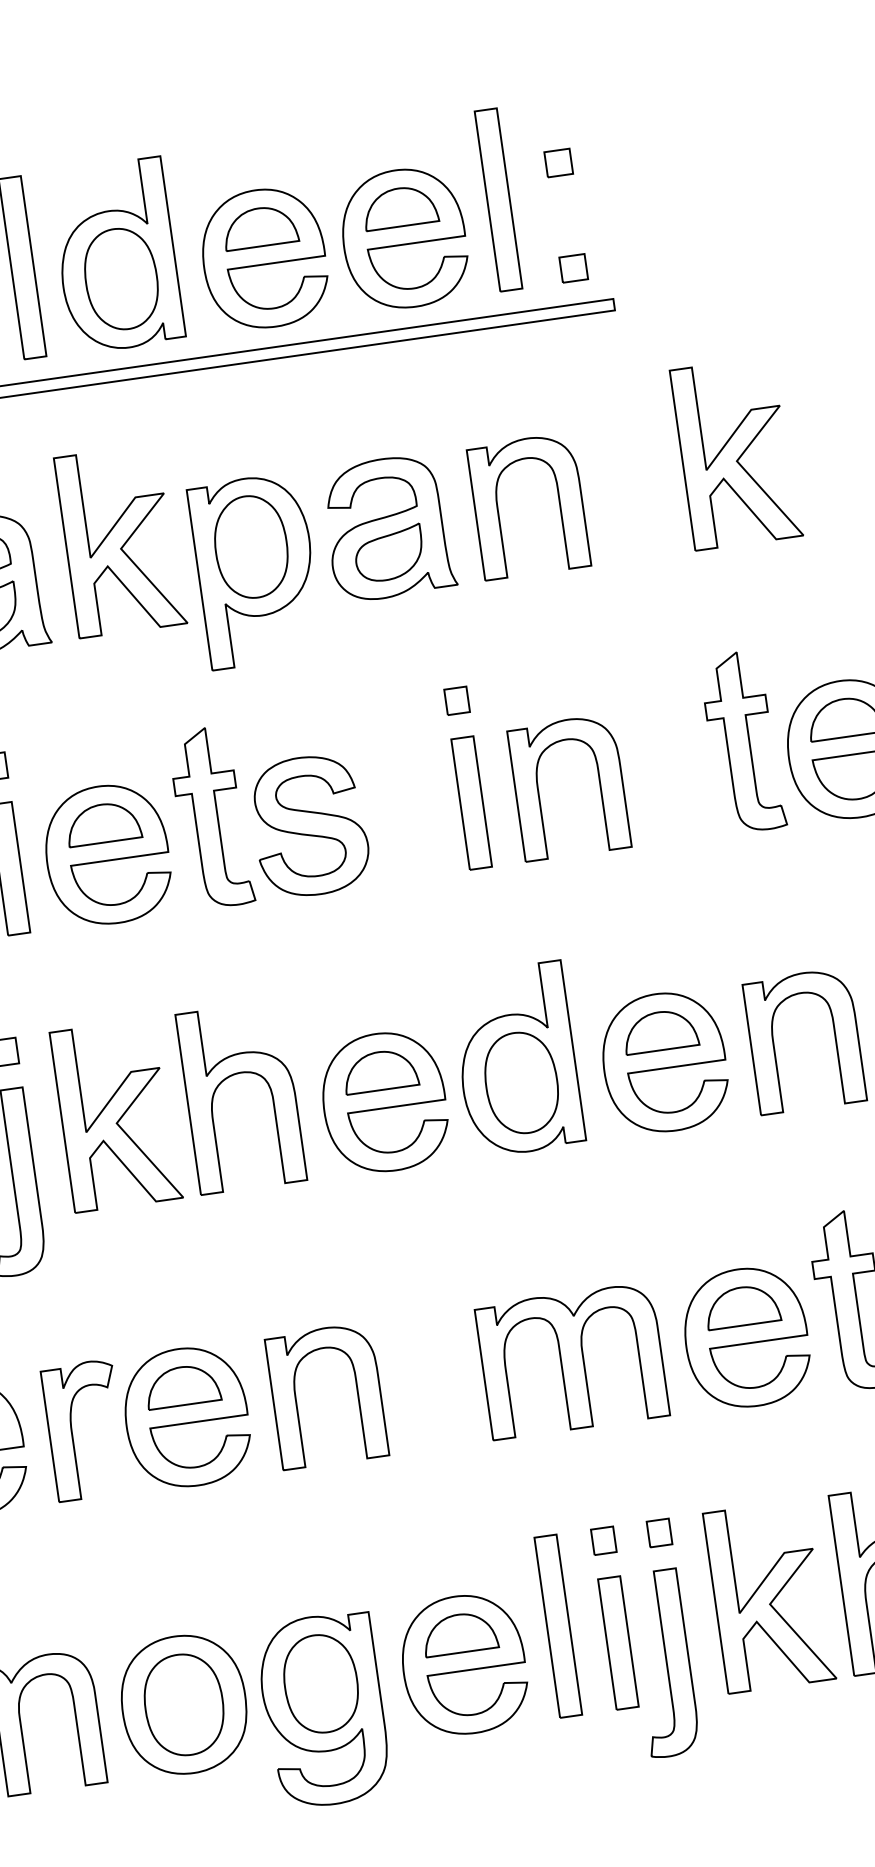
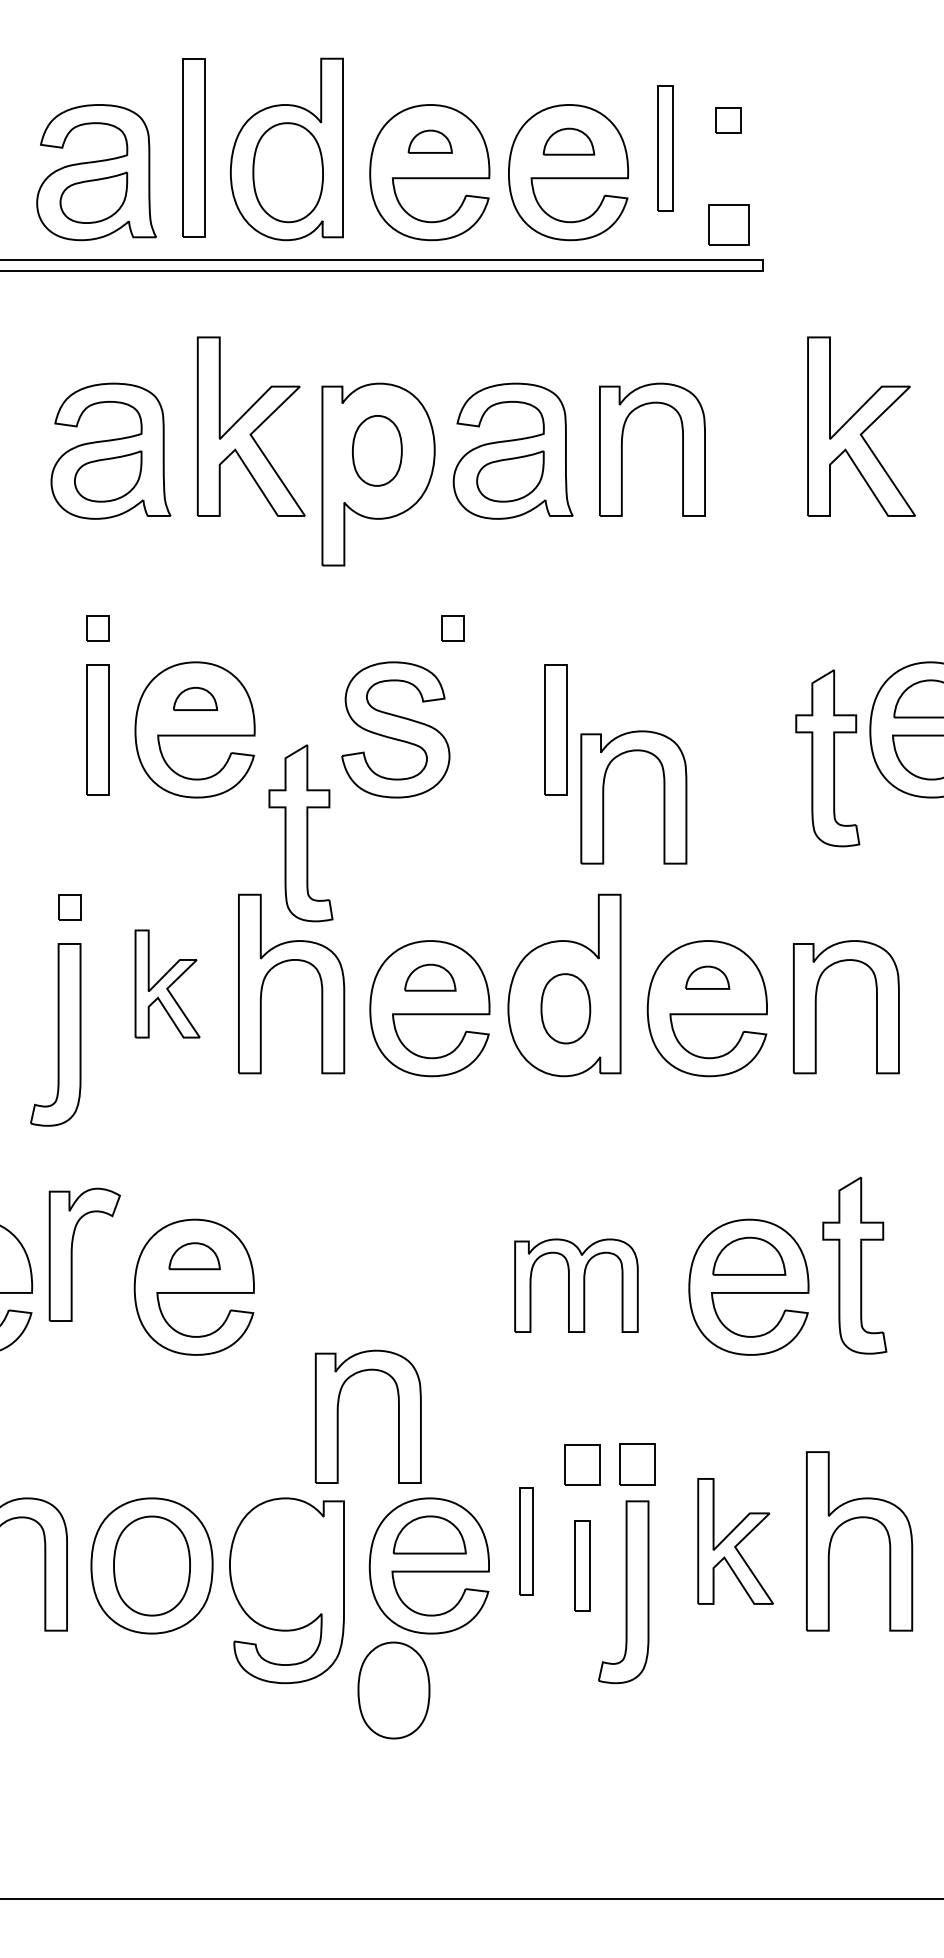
part: (497, 199) -> (664, 147), size x0.7
part: (399, 207) -> (568, 141), size x0.7
part: (260, 227) -> (430, 141), size x0.6
part: (573, 268) -> (728, 224), size x1.6
part: (251, 546) -> (377, 450), size x0.7
part: (456, 700) -> (452, 628), moved
part: (742, 742) -> (827, 758), moved
part: (539, 791) -> (604, 797), moved
part: (210, 818) -> (300, 833), moved
part: (103, 823) -> (195, 698), size x0.6
part: (660, 1031) -> (707, 977), size x0.6
part: (380, 1070) -> (430, 977), size x0.7
part: (521, 1082) -> (565, 1008), size x0.7
part: (116, 1114) -> (167, 983), size x0.6
part: (572, 1360) -> (576, 1285), size x0.7
part: (182, 1385) -> (194, 1255), size x0.7
part: (296, 1399) -> (338, 1416), moved
part: (72, 1431) -> (72, 1254), moved
part: (659, 1532) -> (637, 1464), size x1.6
part: (602, 1540) -> (581, 1464), size x1.6
part: (769, 1596) -> (735, 1541), size x0.7
part: (557, 1626) -> (525, 1541), size x0.6
part: (617, 1642) -> (581, 1565), size x0.7
part: (320, 1683) -> (393, 1690), moved

